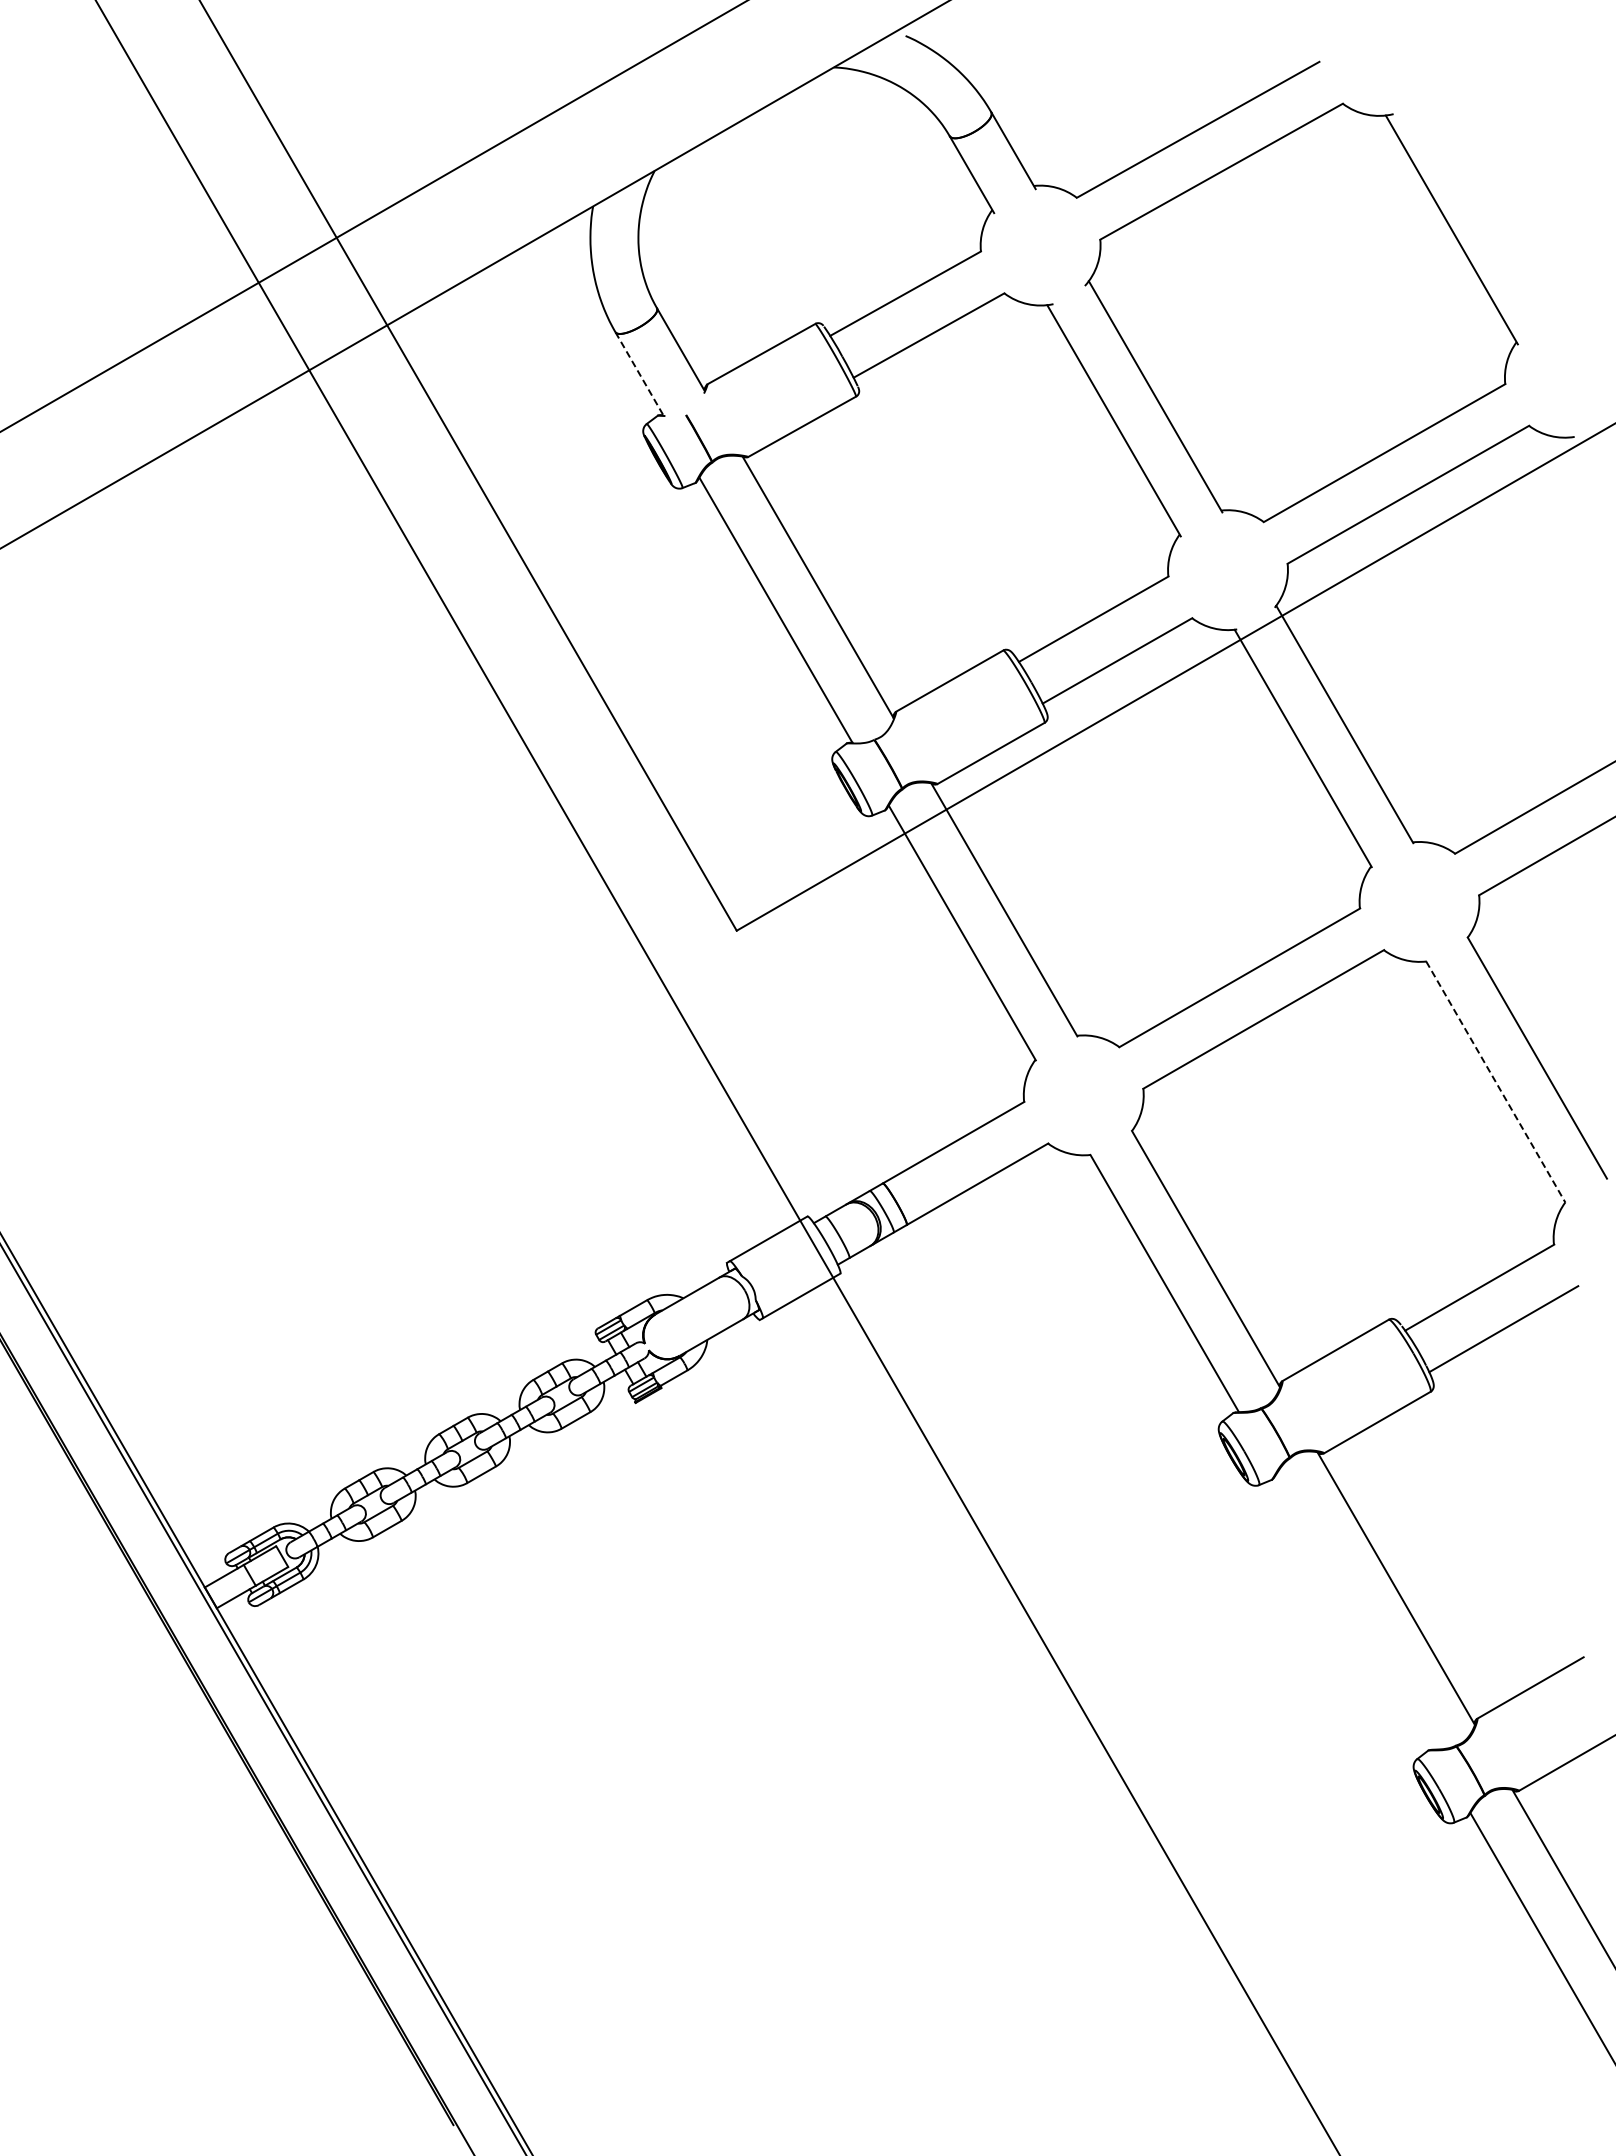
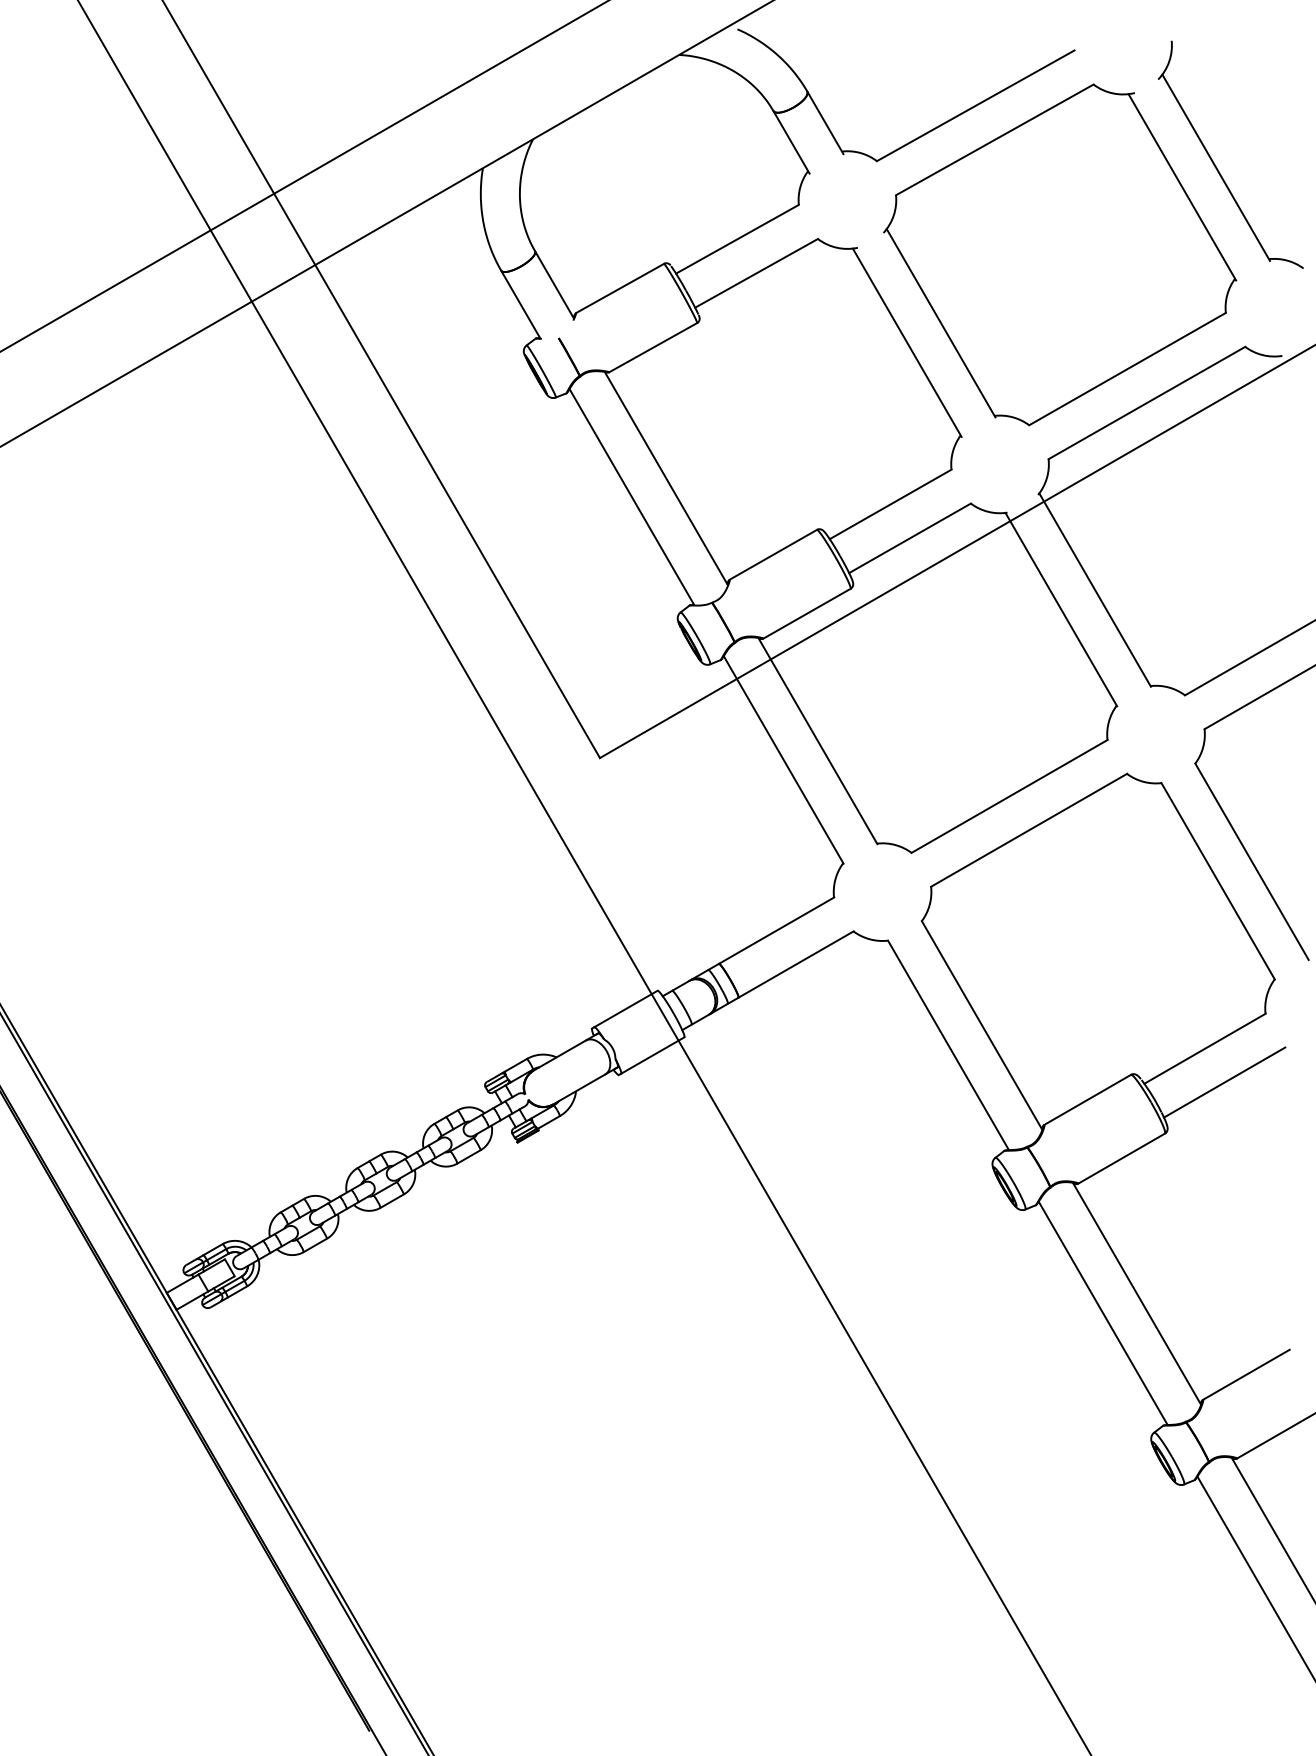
part: (1493, 203) -> (1216, 165), added
line: (639, 373) -> (520, 304), dashed -> solid
line: (1496, 1082) -> (1218, 881), dashed -> solid
line: (1354, 1612) -> (1103, 1313), added

